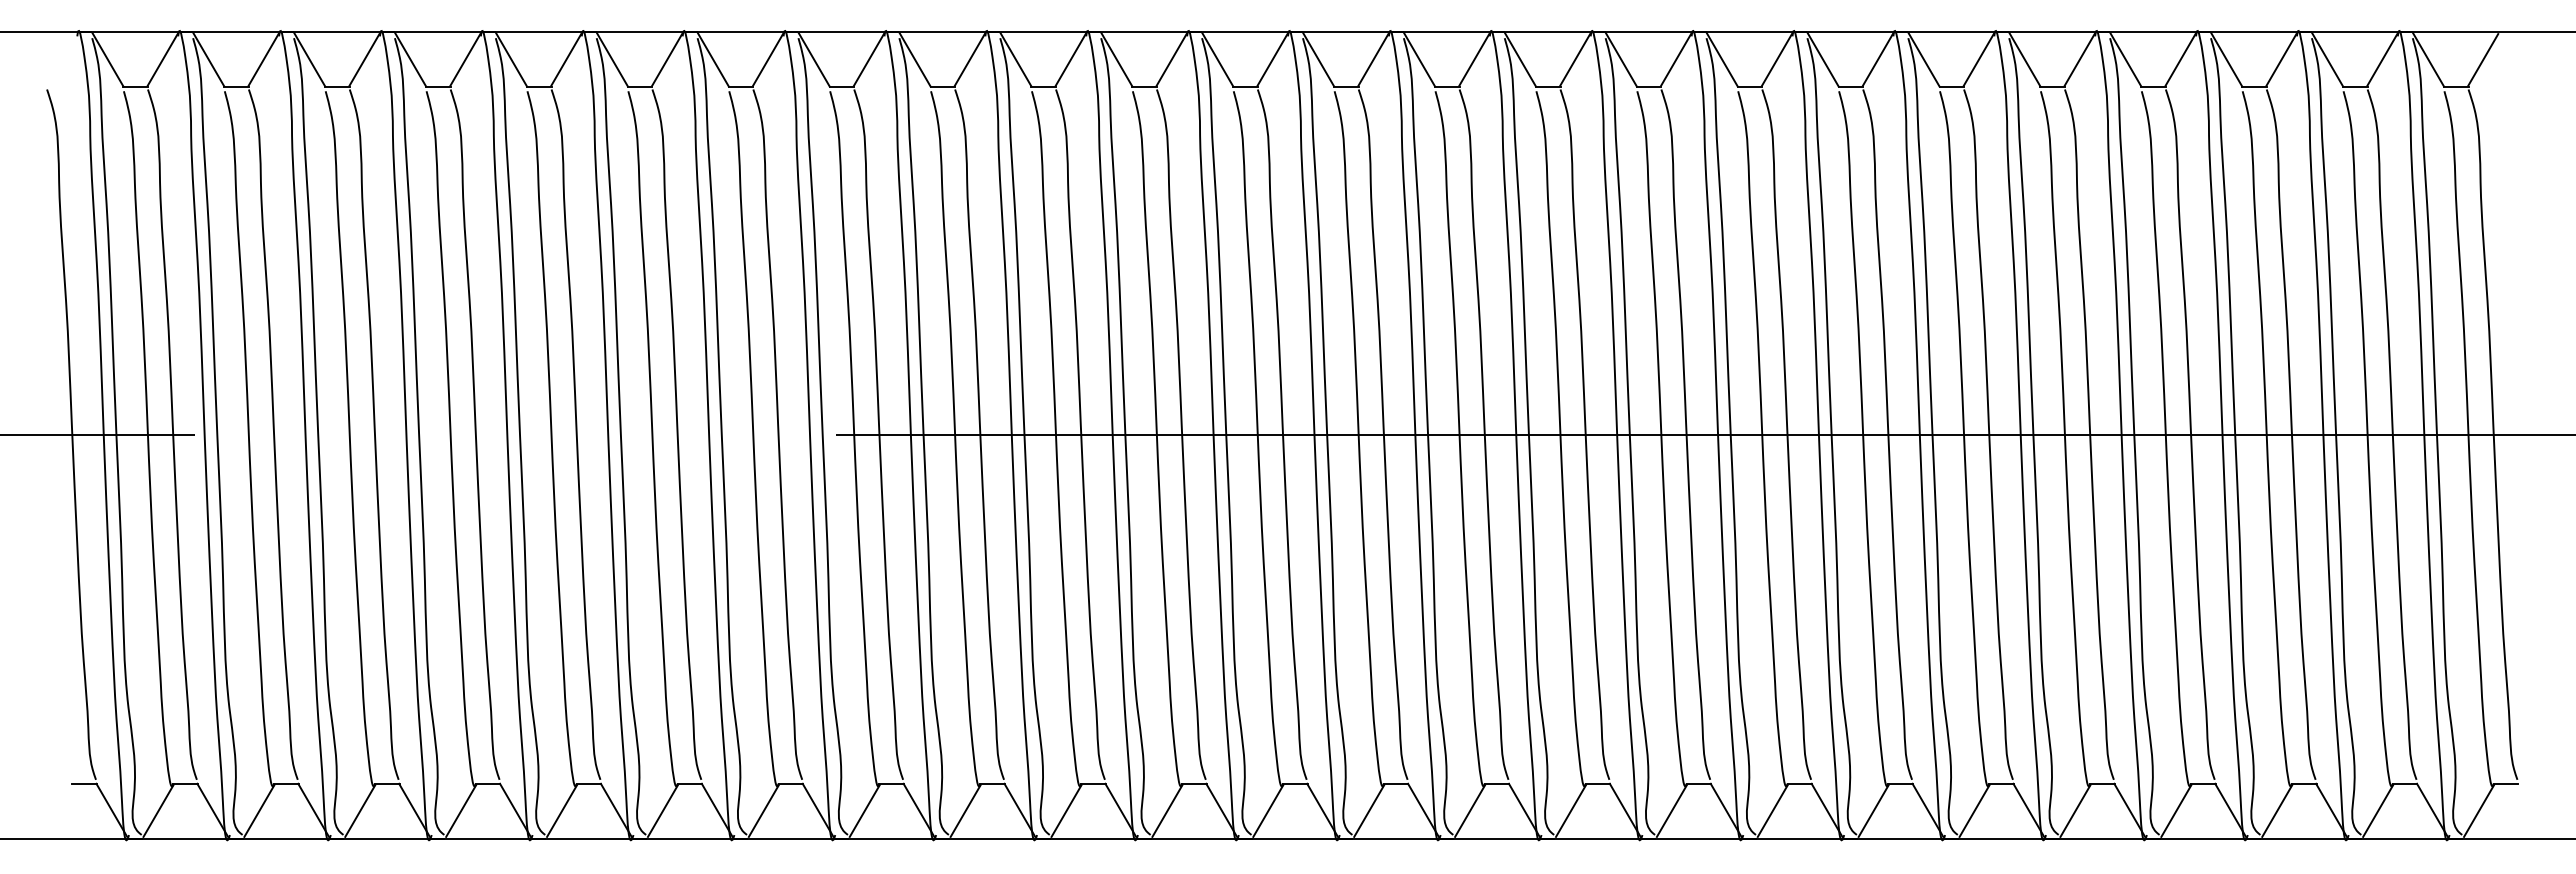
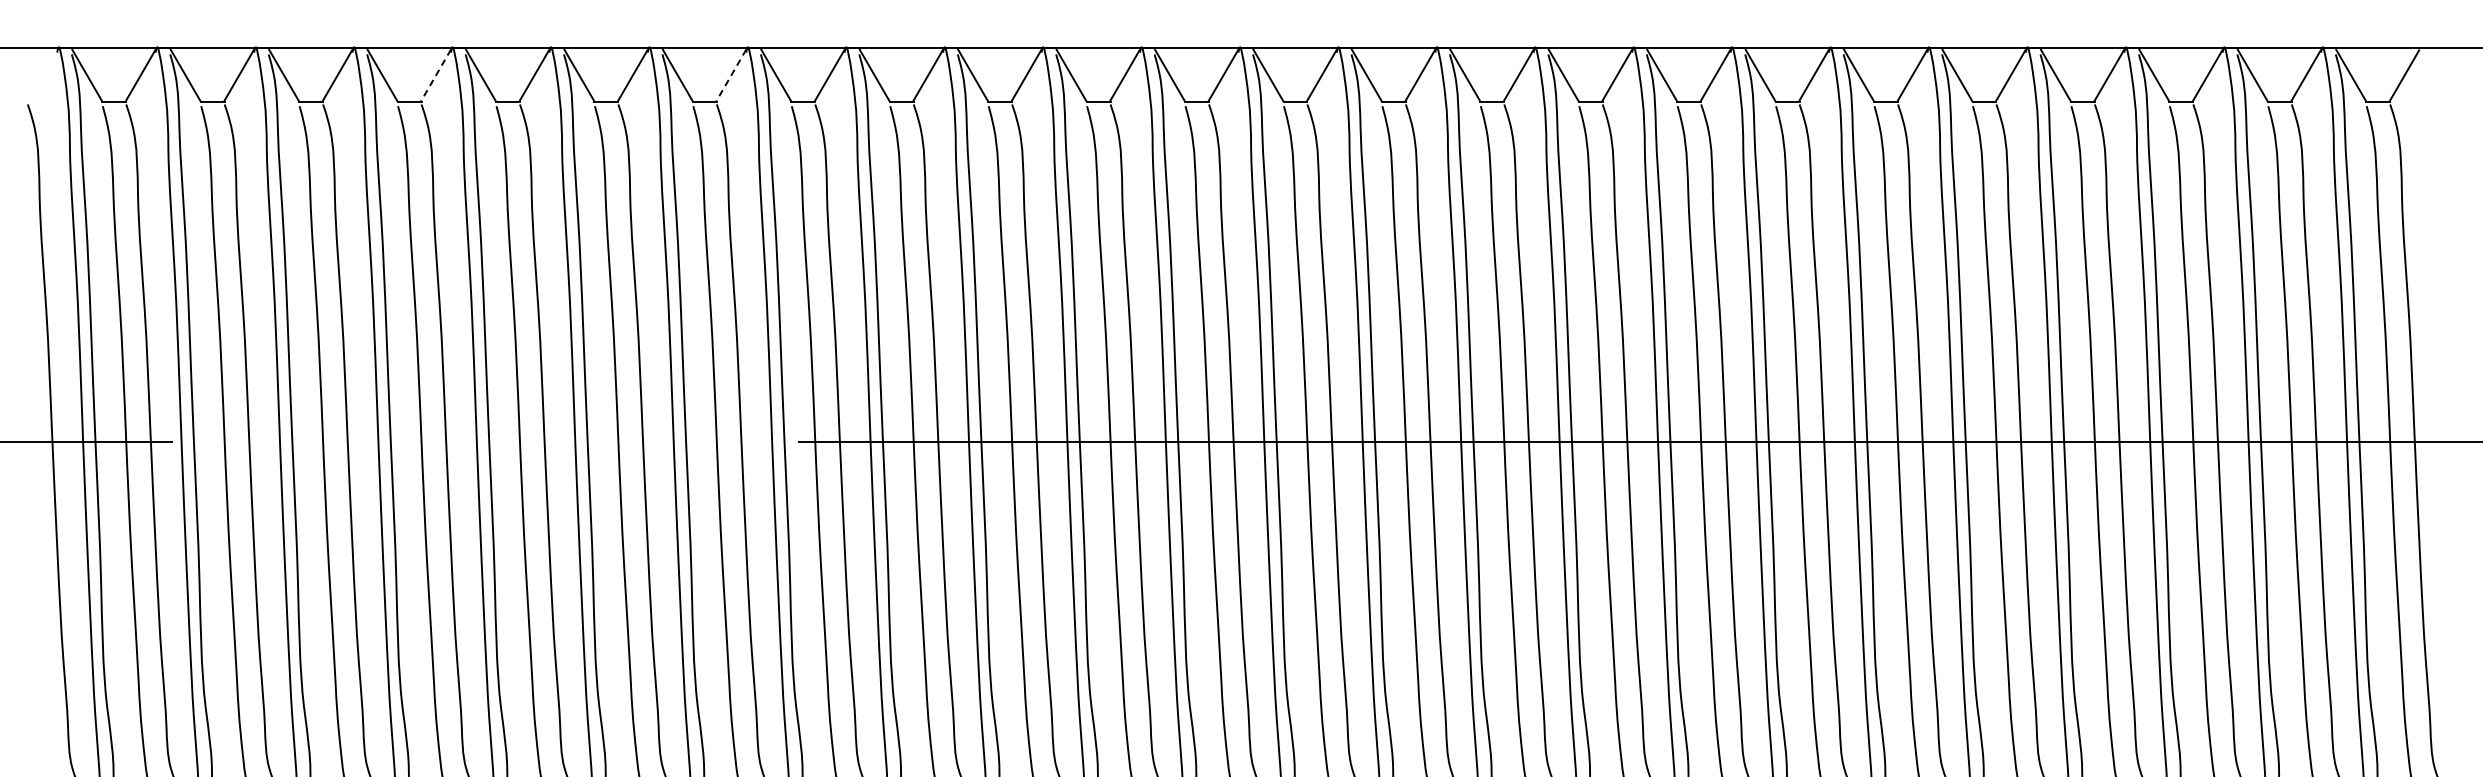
line: (464, 60) -> (435, 76), solid -> dashed
line: (767, 60) -> (730, 76), solid -> dashed

